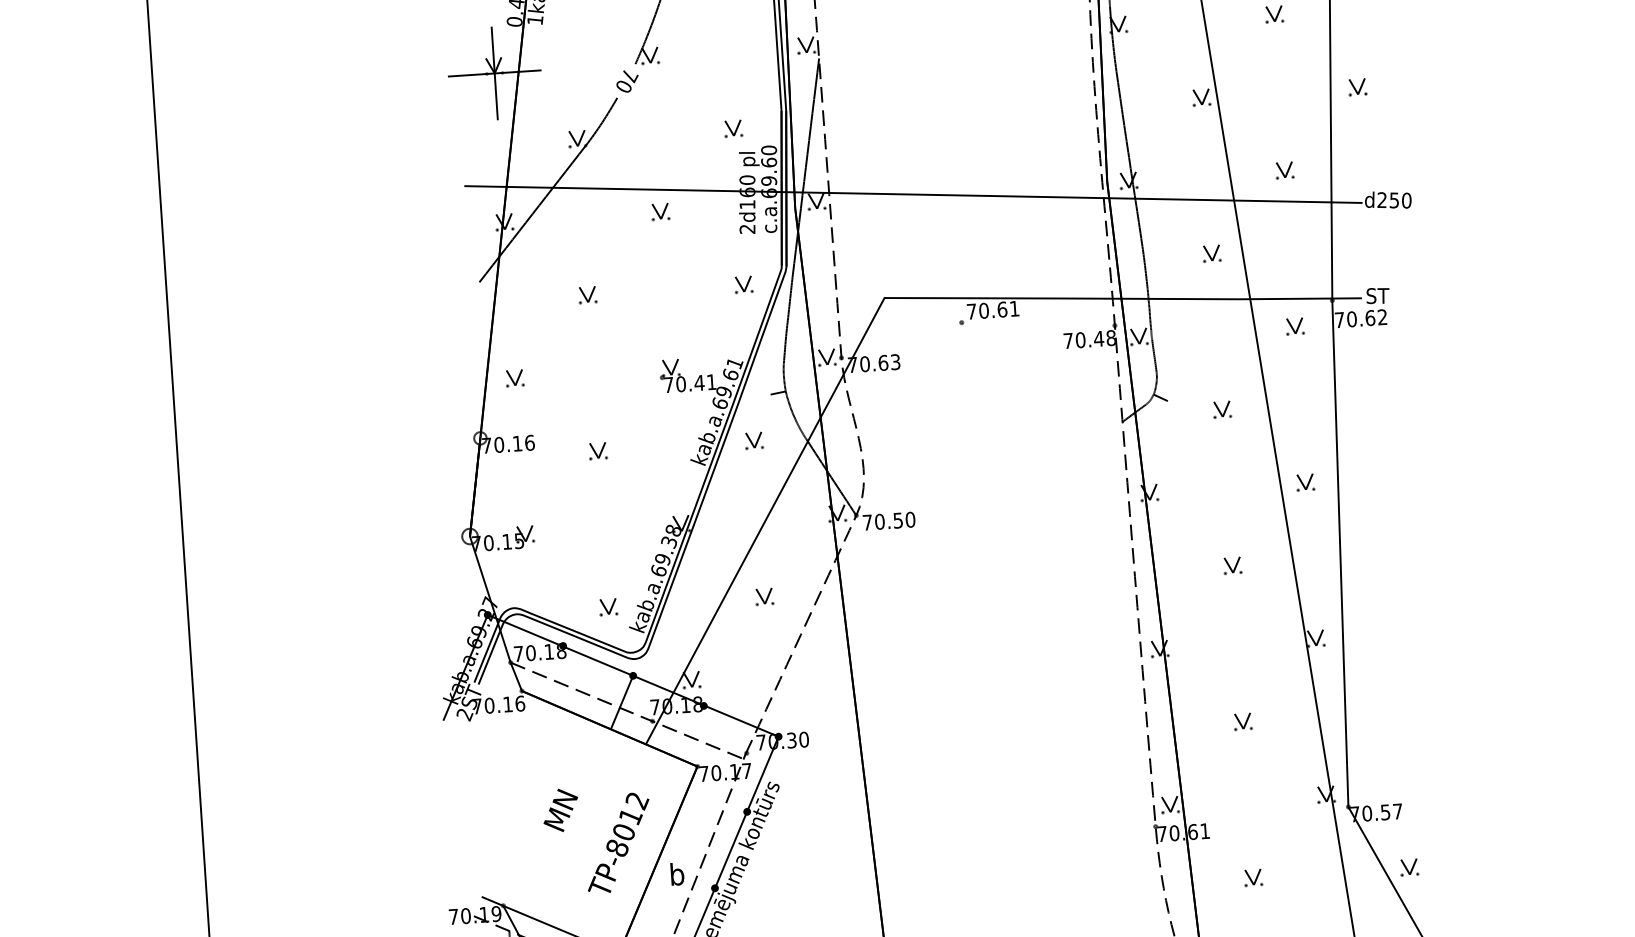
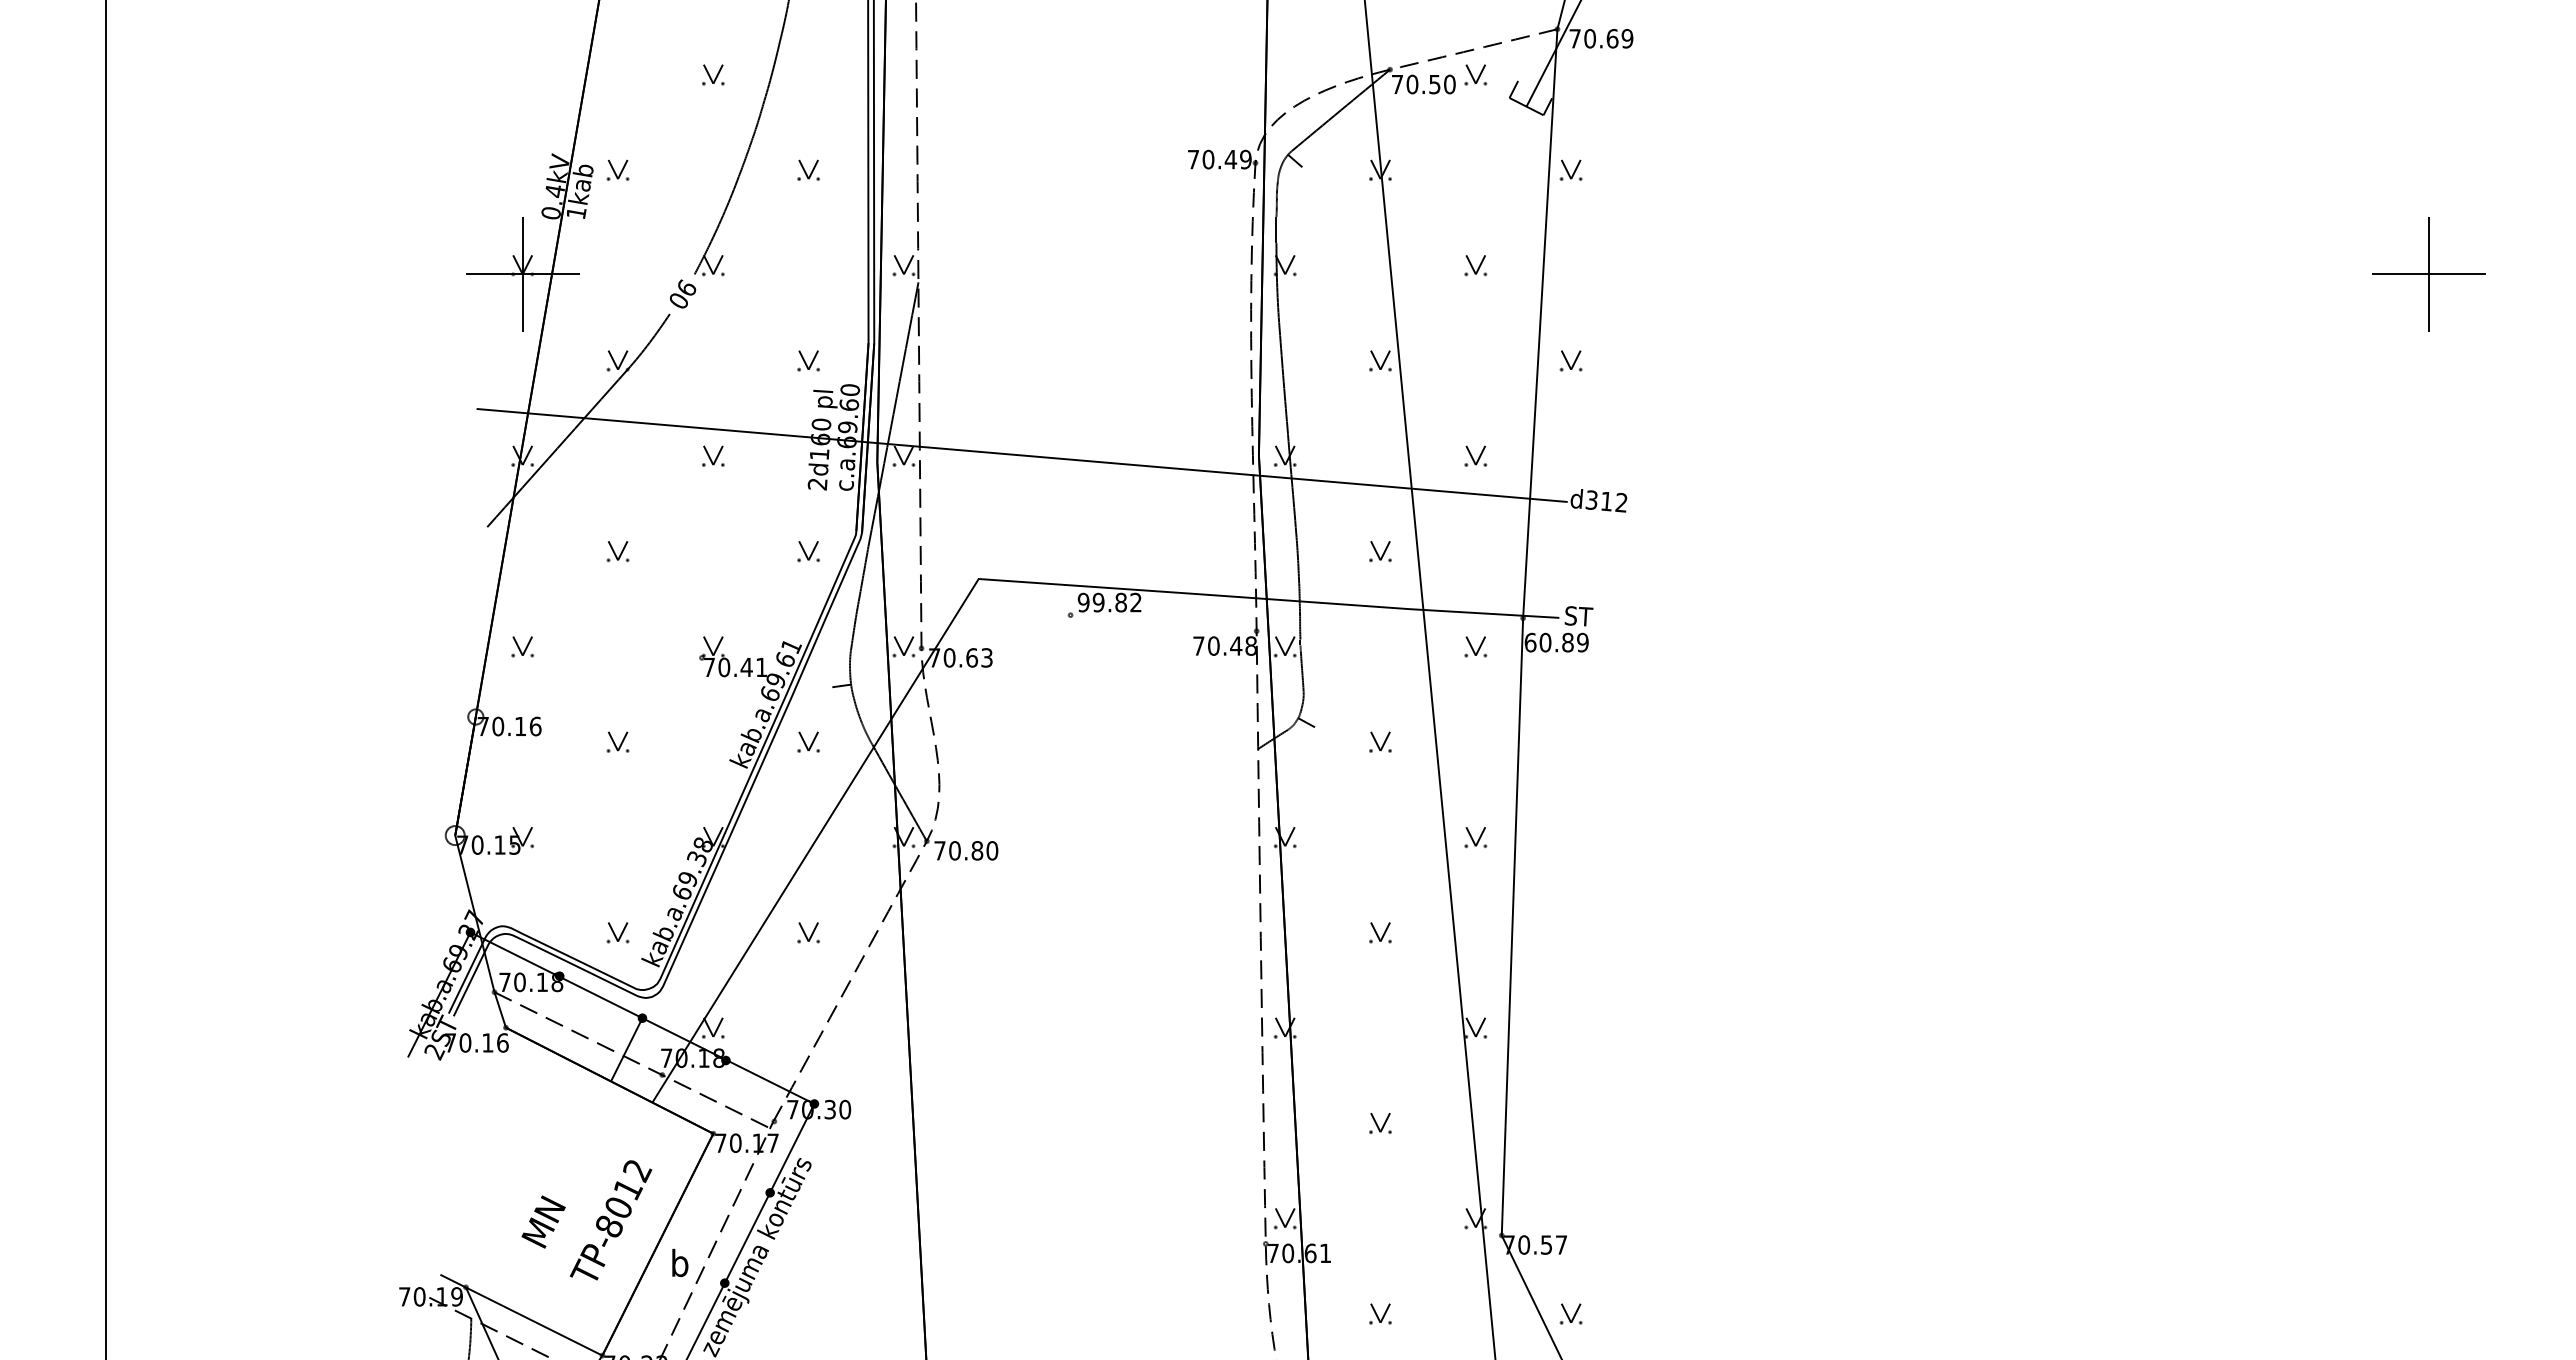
text: (630, 76) -> (687, 288), 70 -> 90
text: (1394, 200) -> (1606, 501), d250 -> d312
text: (992, 310) -> (1109, 602), 70.61 -> 99.82
text: (1360, 318) -> (1556, 642), 70.62 -> 60.89
text: (898, 520) -> (977, 850), 70.50 -> 70.80
text: (560, 809) -> (543, 1221), moved

